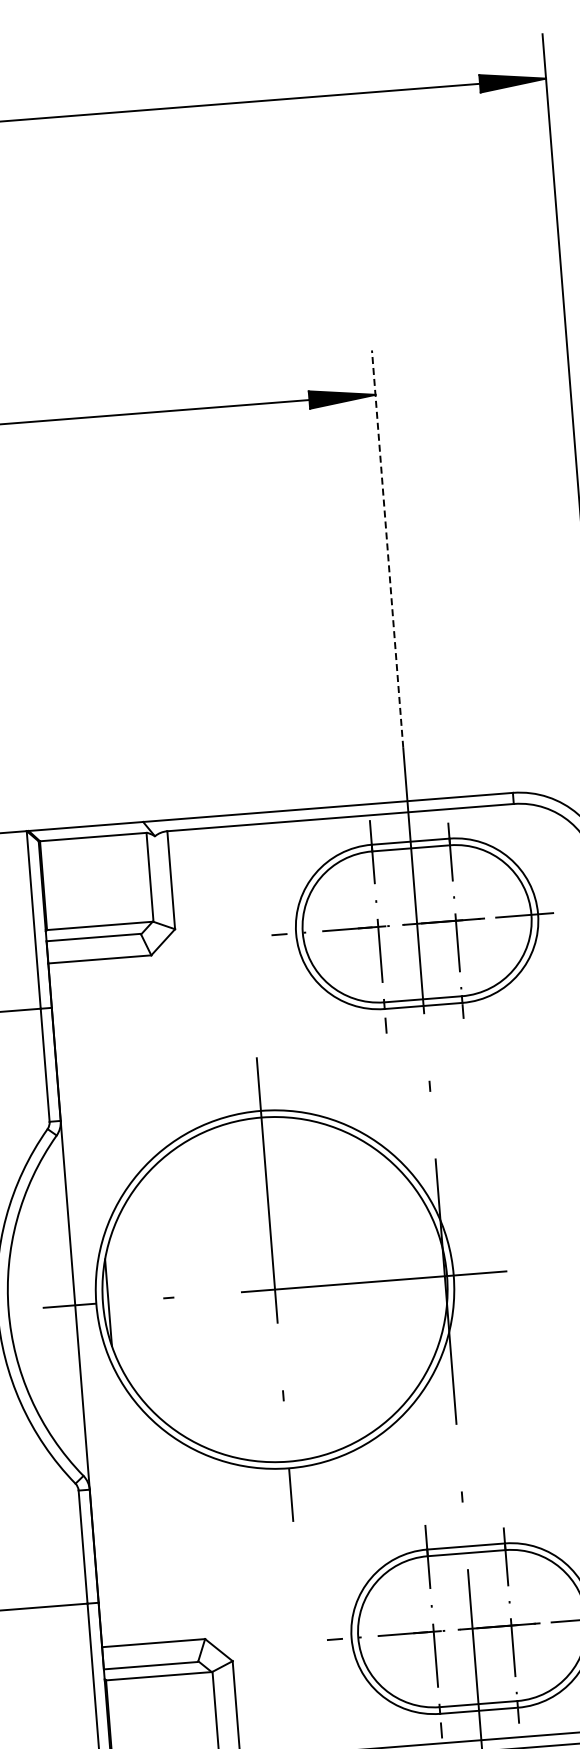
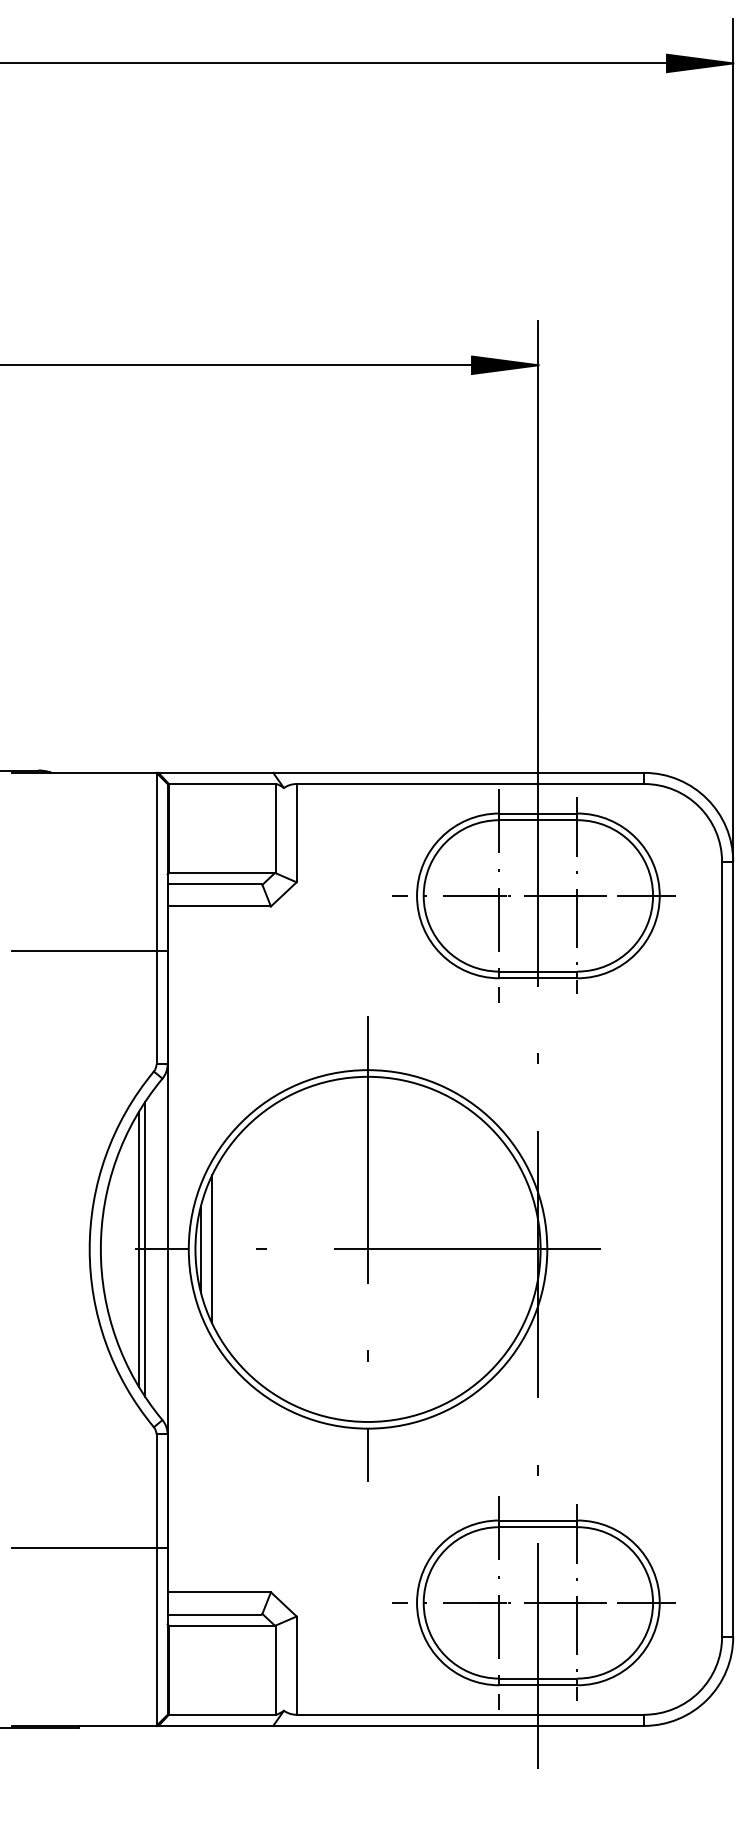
line: (387, 548) -> (538, 519), dashed -> solid
line: (119, 1301) -> (212, 1249), added
line: (46, 1307) -> (138, 1249), added
line: (53, 1307) -> (145, 1249), added

